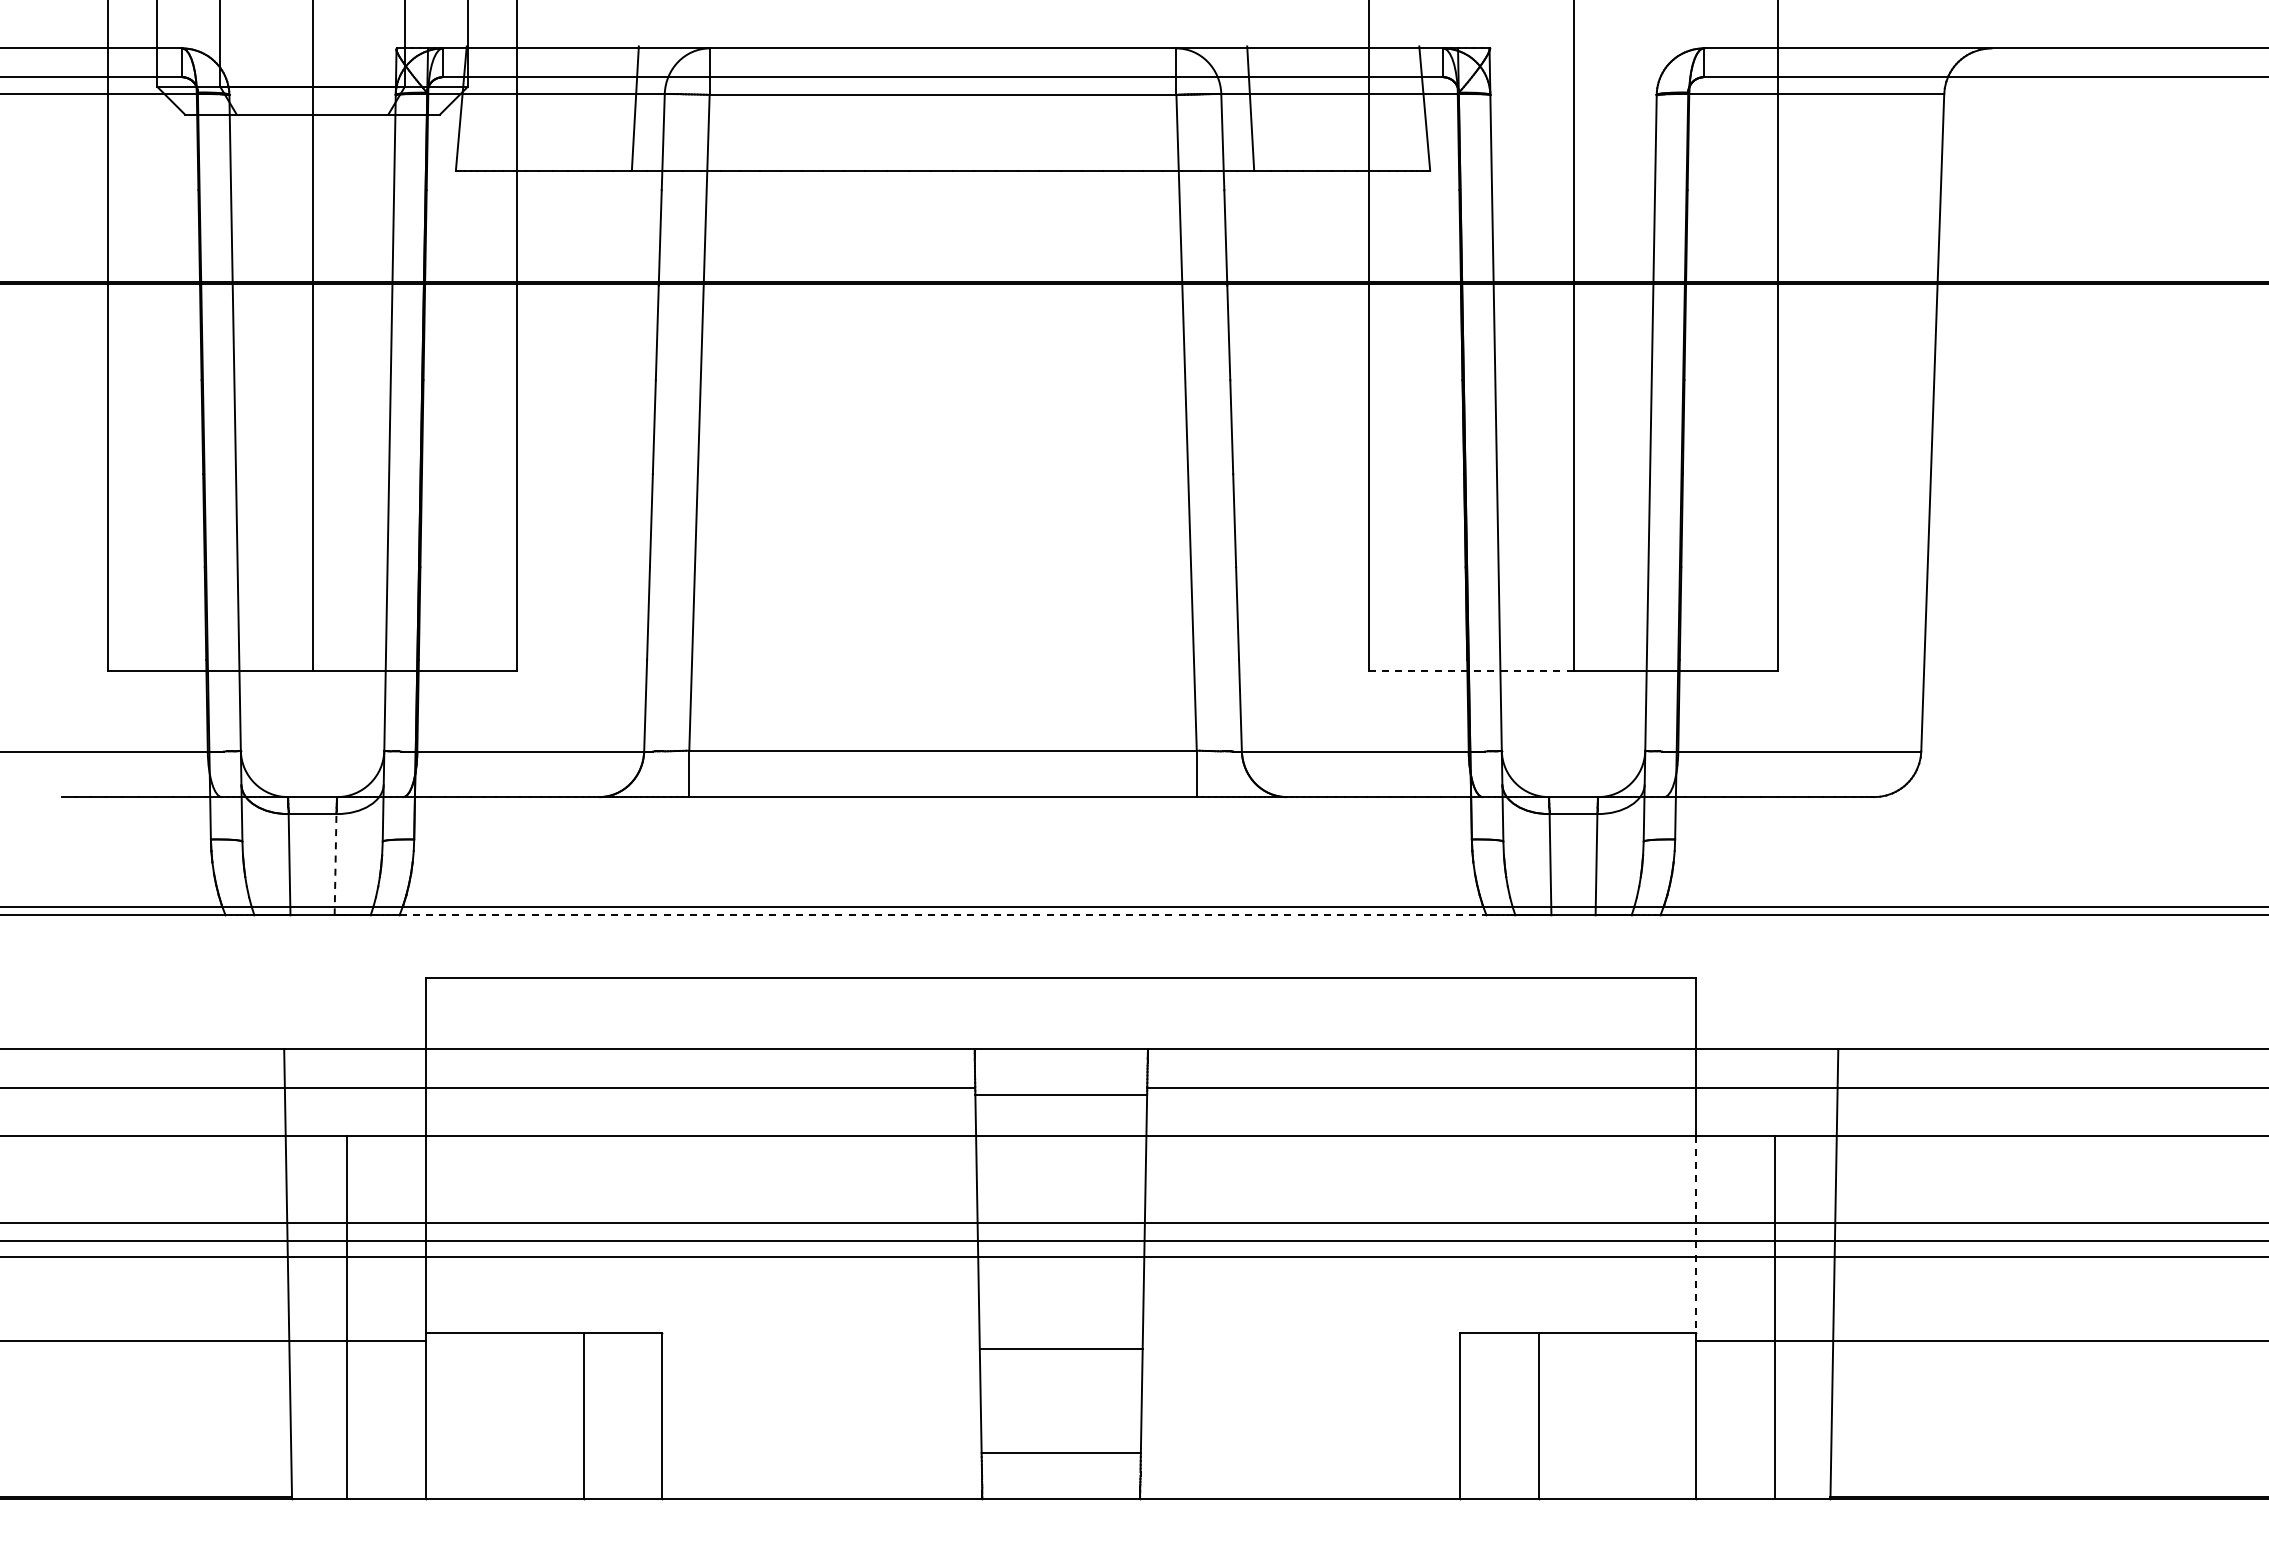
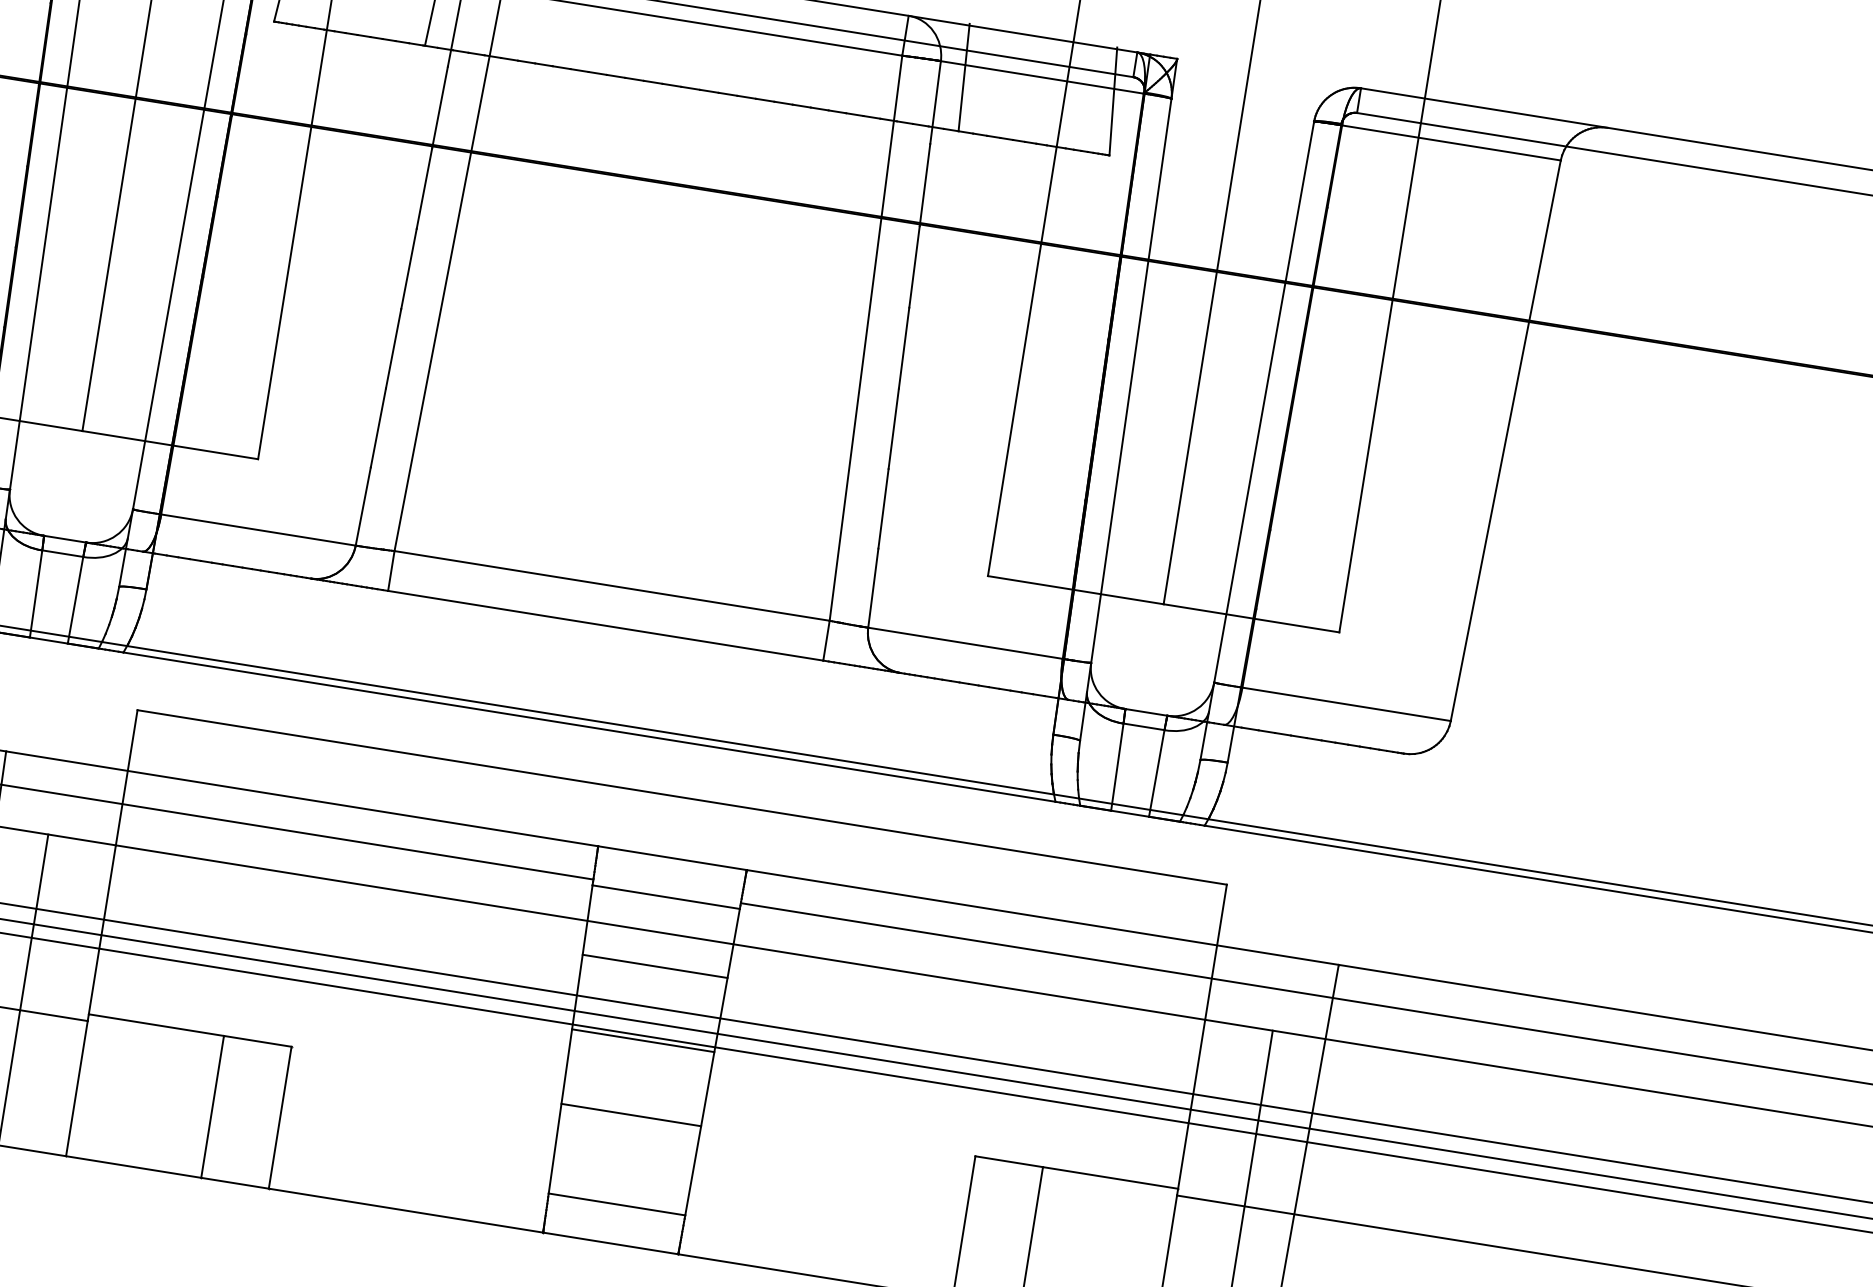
line: (1471, 671) -> (1076, 590), dashed -> solid
line: (335, 864) -> (75, 600), dashed -> solid
line: (943, 915) -> (589, 727), dashed -> solid
line: (1060, 1175) -> (654, 966), added
line: (1696, 1237) -> (1191, 1106), dashed -> solid
line: (1061, 1262) -> (643, 1041), added

